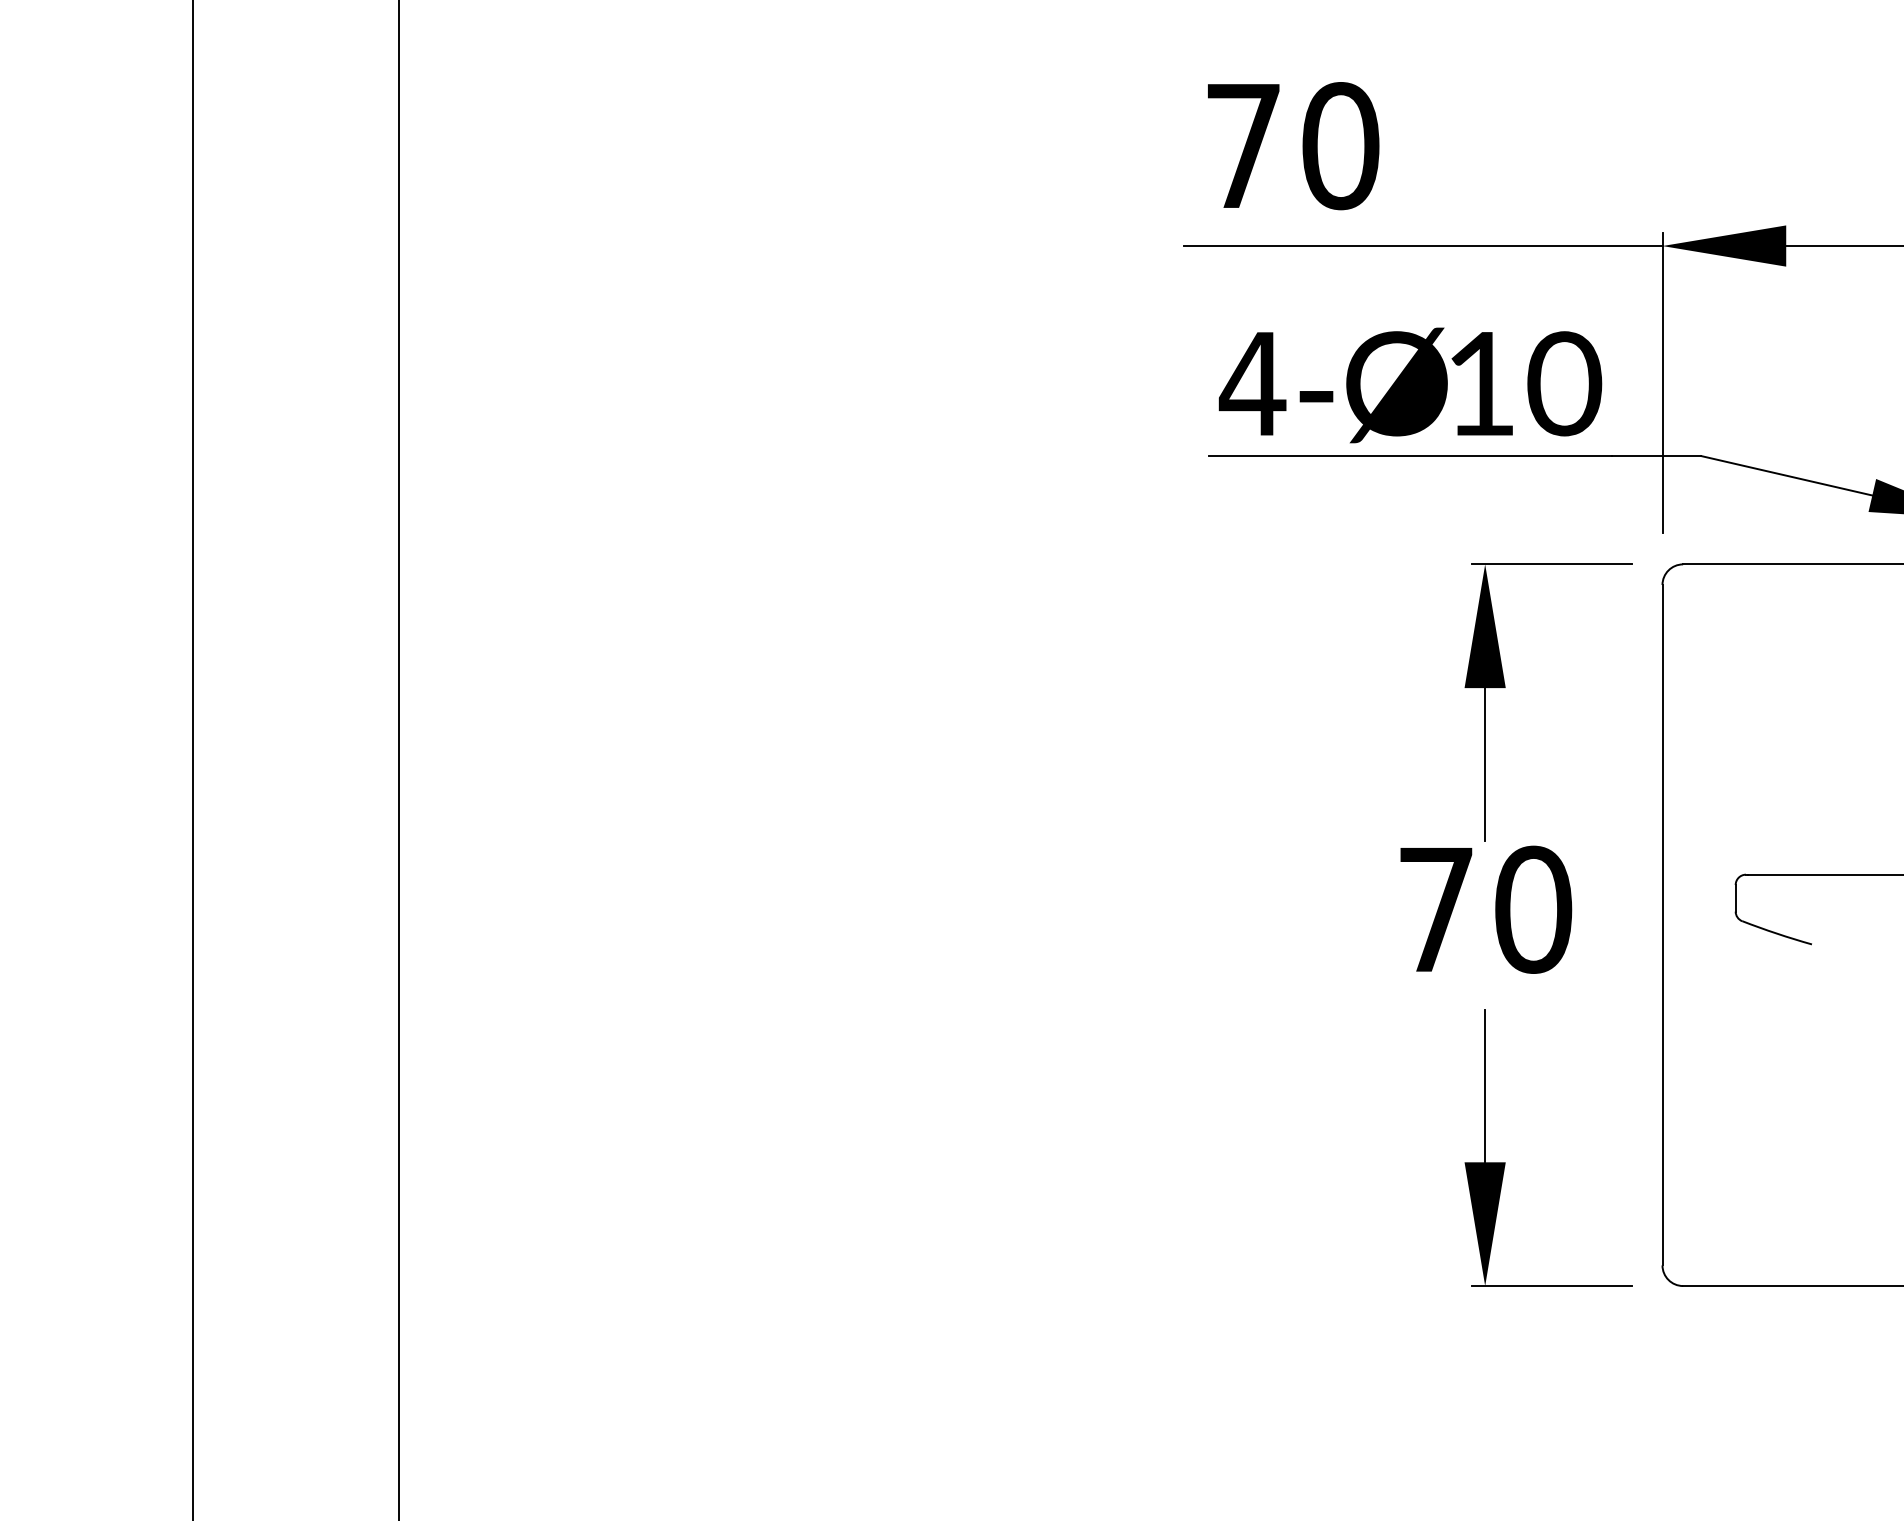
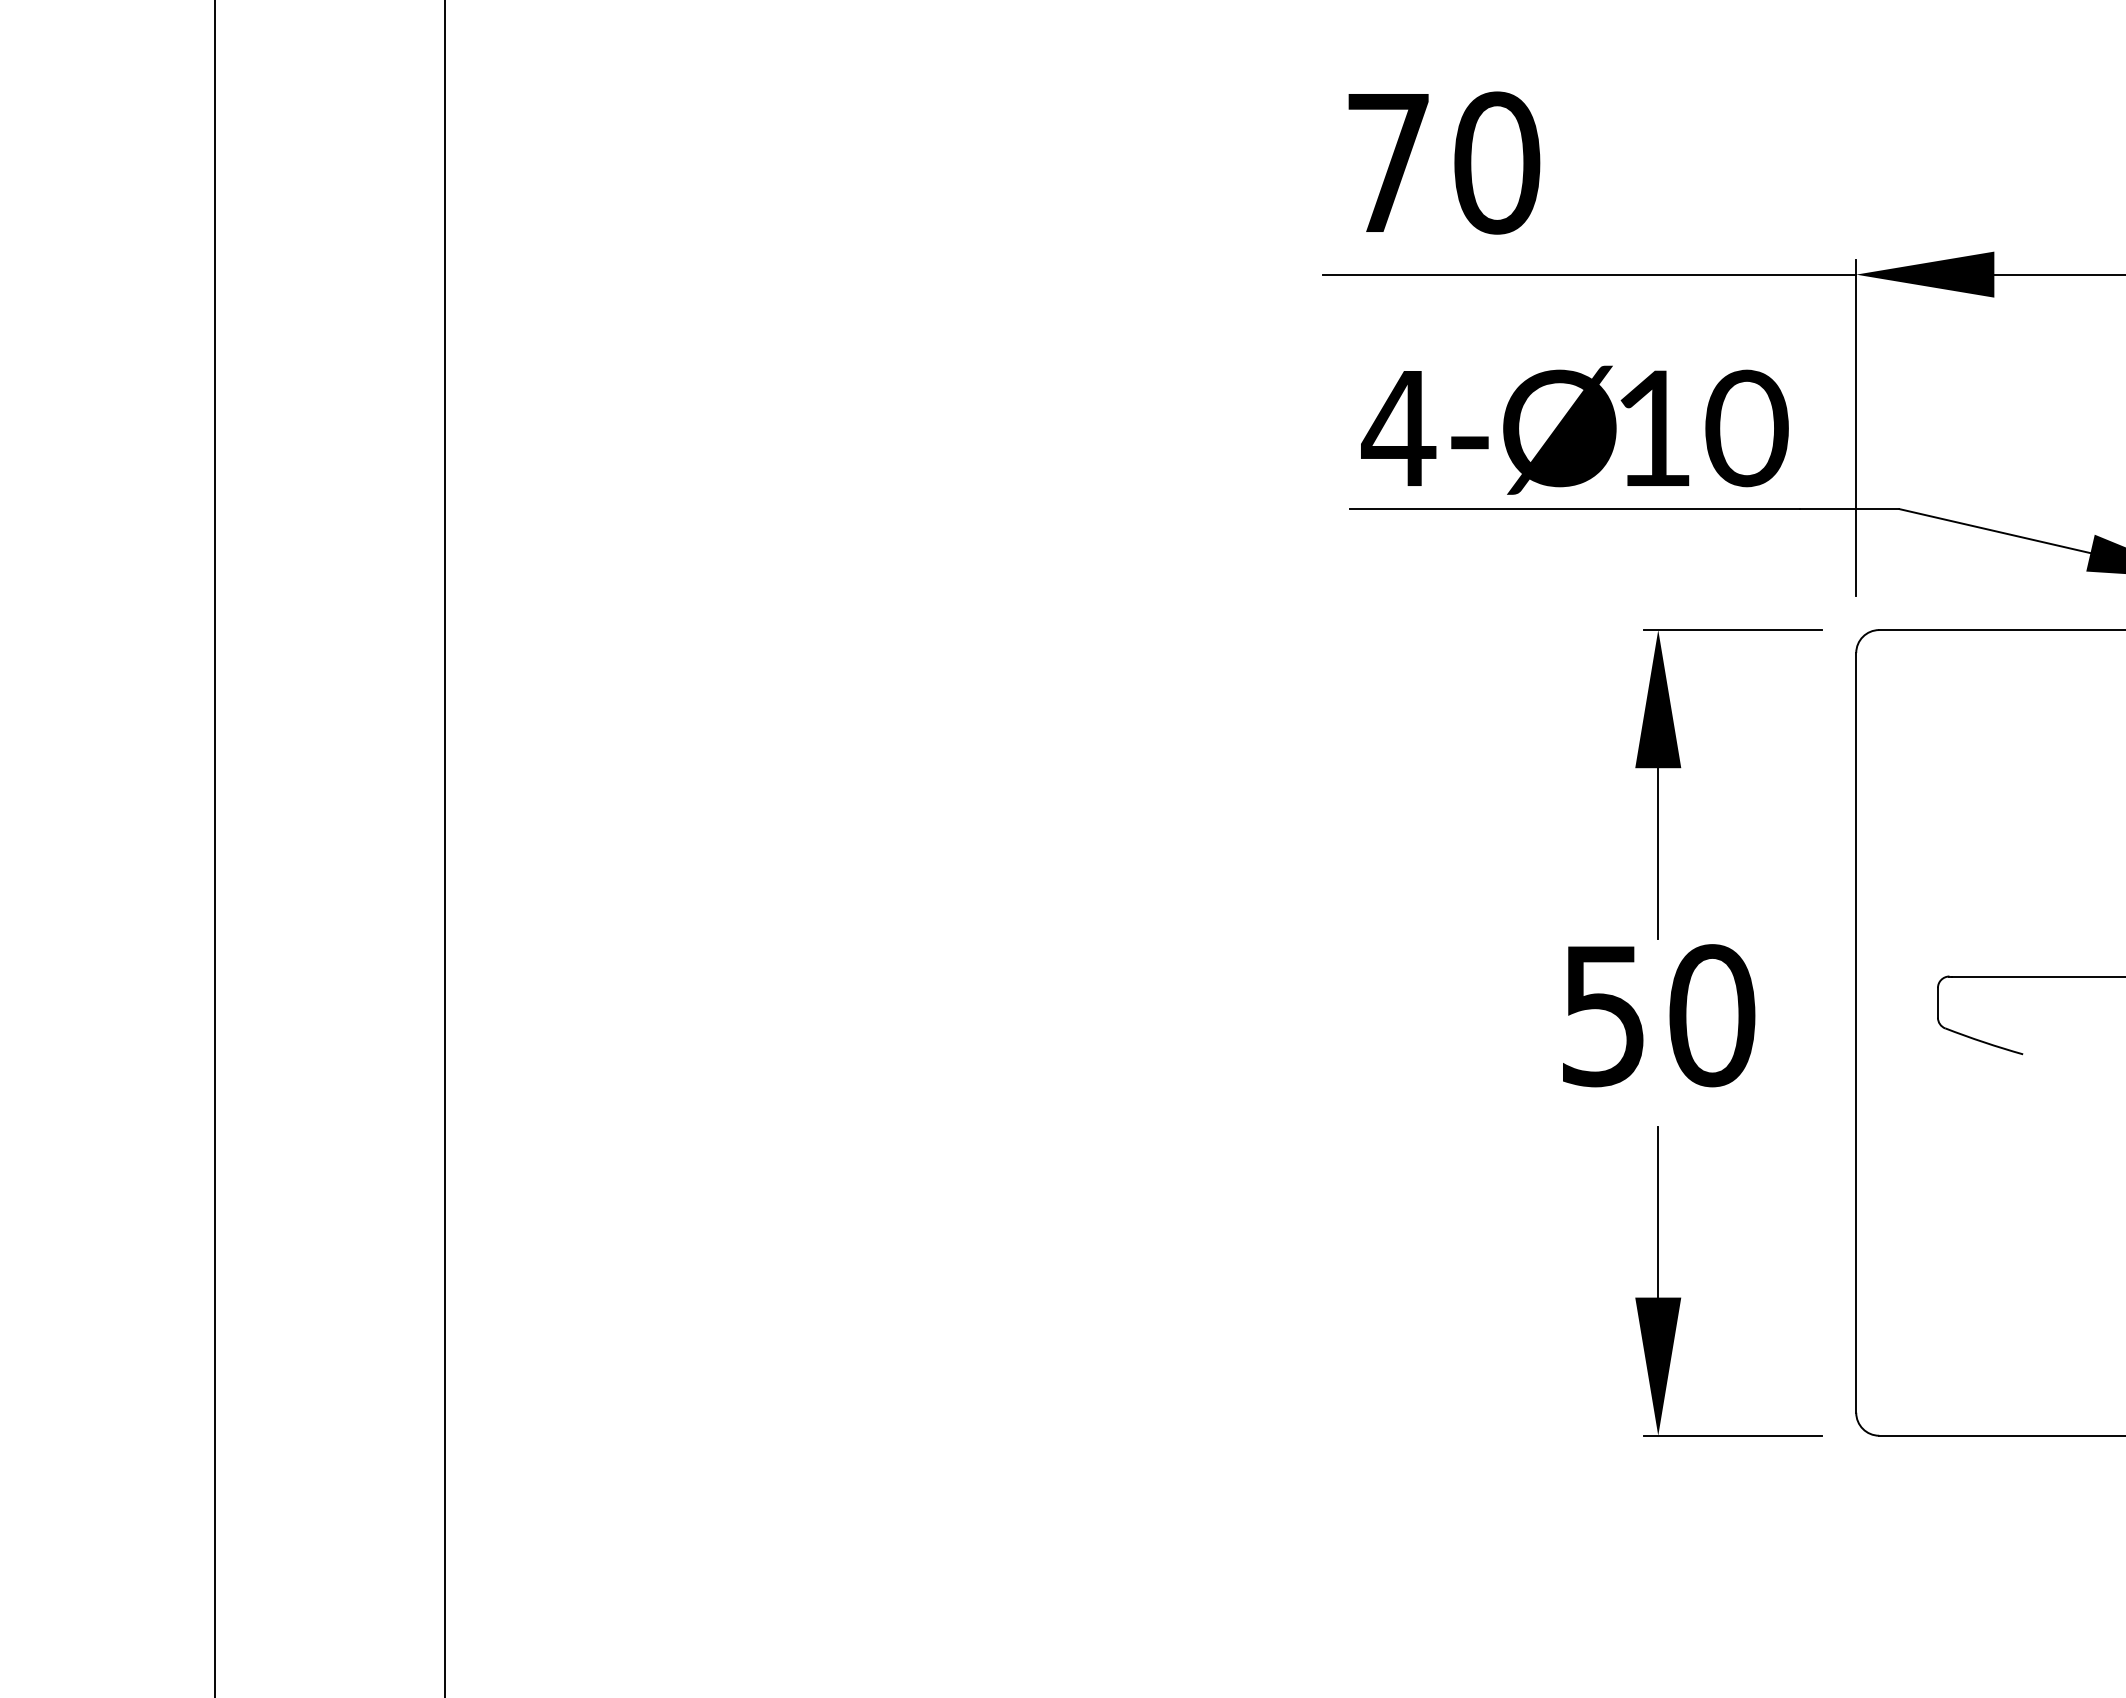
text: (1436, 910) -> (1603, 1016), 70 -> 50

